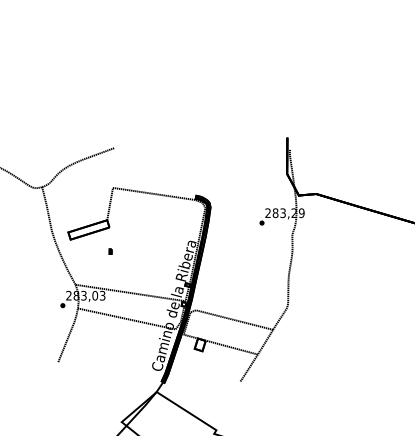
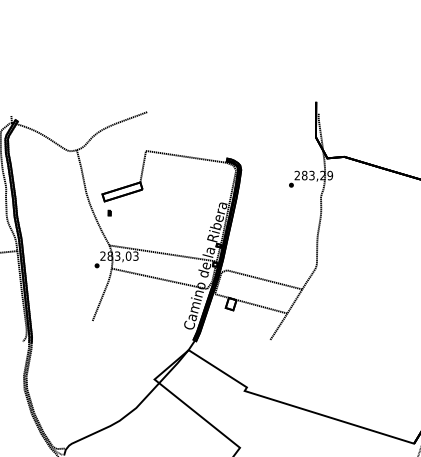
part: (110, 251) -> (109, 212), moved

